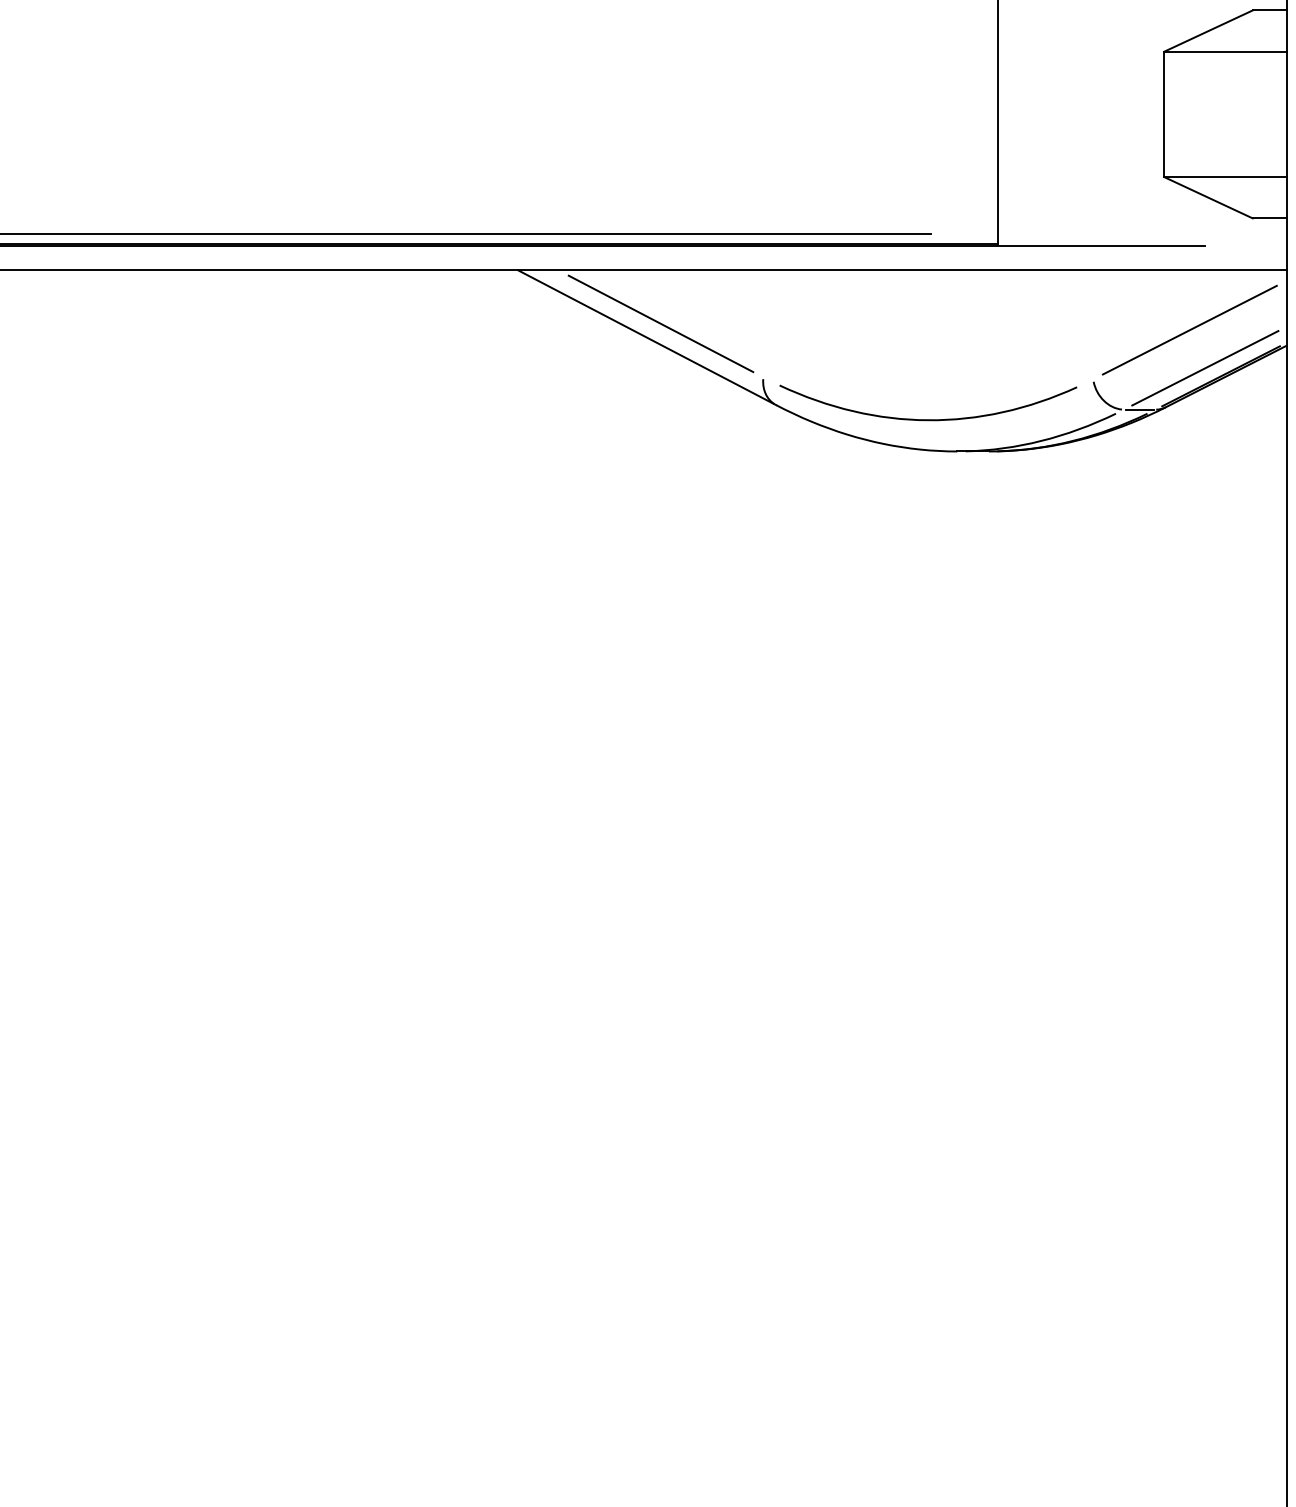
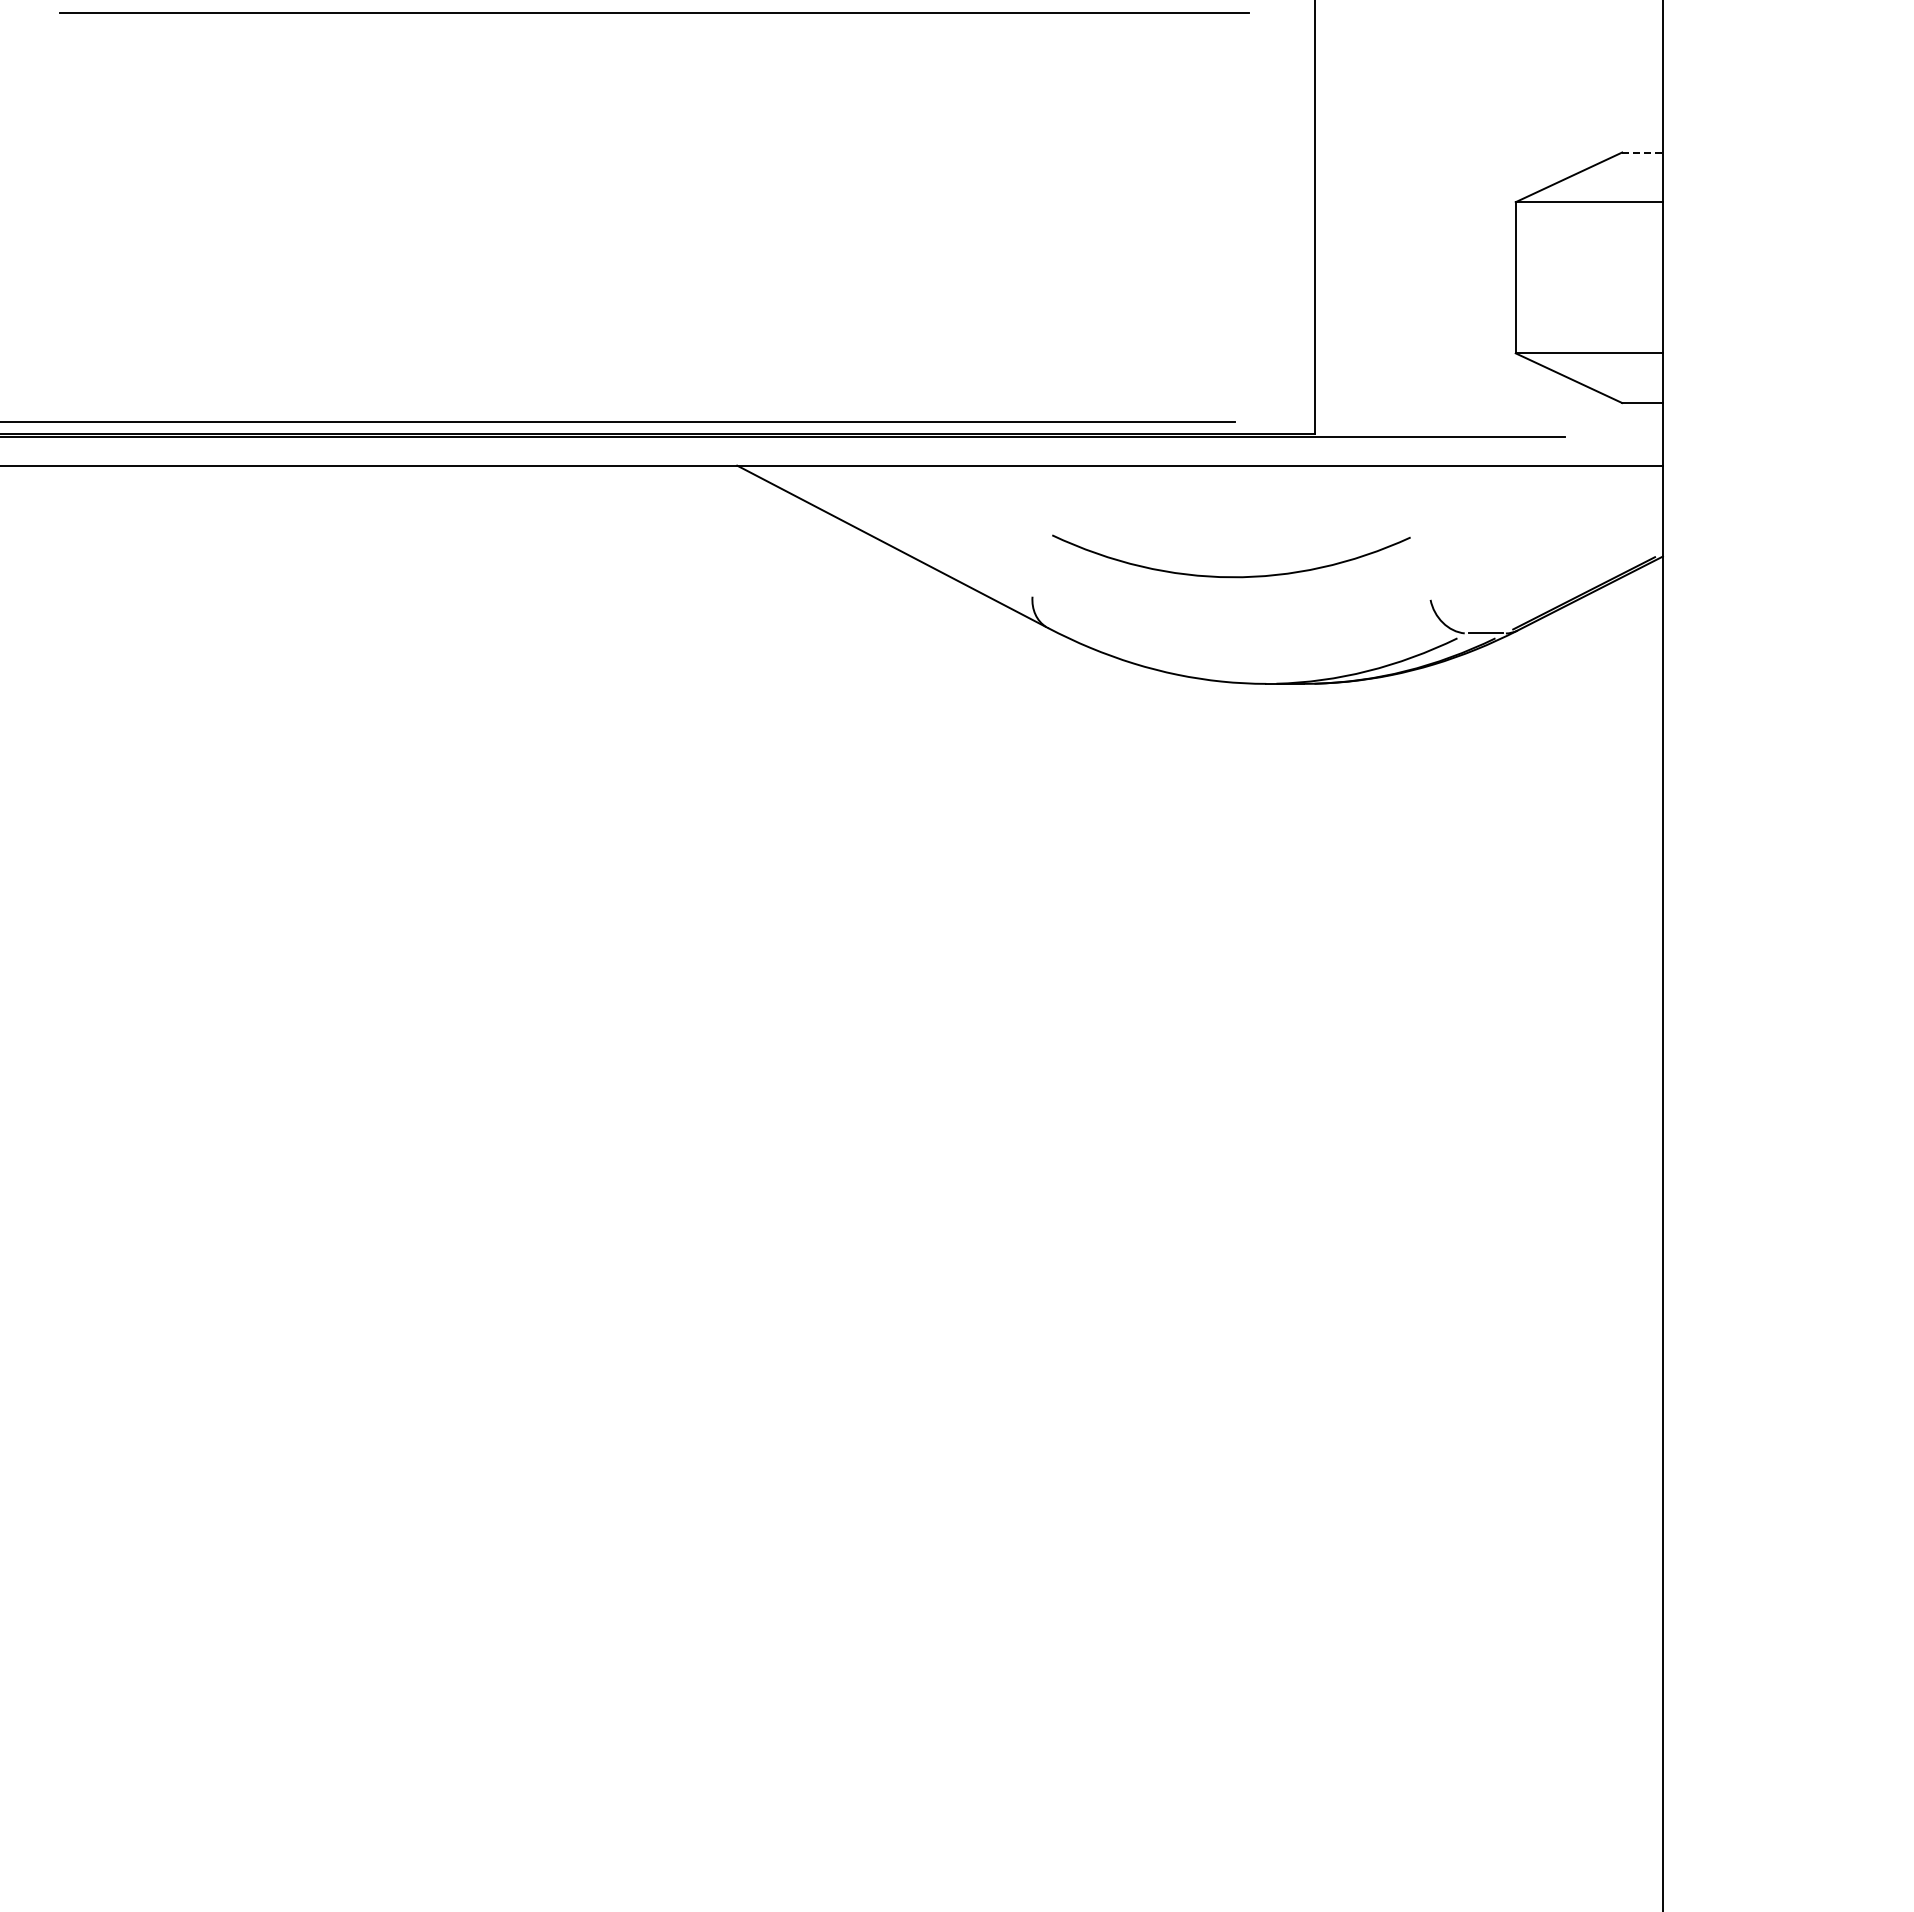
line: (1270, 10) -> (1643, 152), solid -> dashed
line: (661, 324) -> (909, 530), removed
line: (1189, 329) -> (1546, 537), removed
line: (1205, 368) -> (1565, 583), removed
curve: (928, 419) -> (1231, 576), moved

